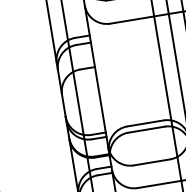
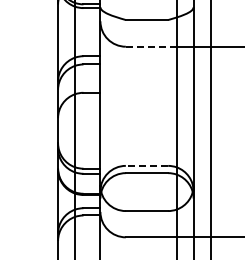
line: (131, 19) -> (150, 46), solid -> dashed
line: (145, 123) -> (146, 165), solid -> dashed

